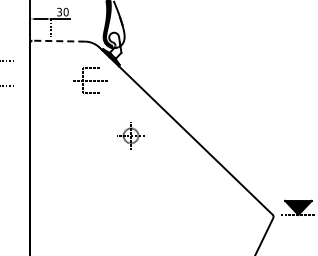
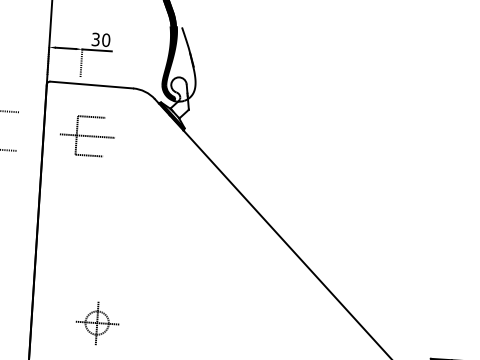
line: (58, 41) -> (91, 85), dashed -> solid
part: (90, 80) -> (87, 135), moved
part: (130, 135) -> (96, 322), moved

